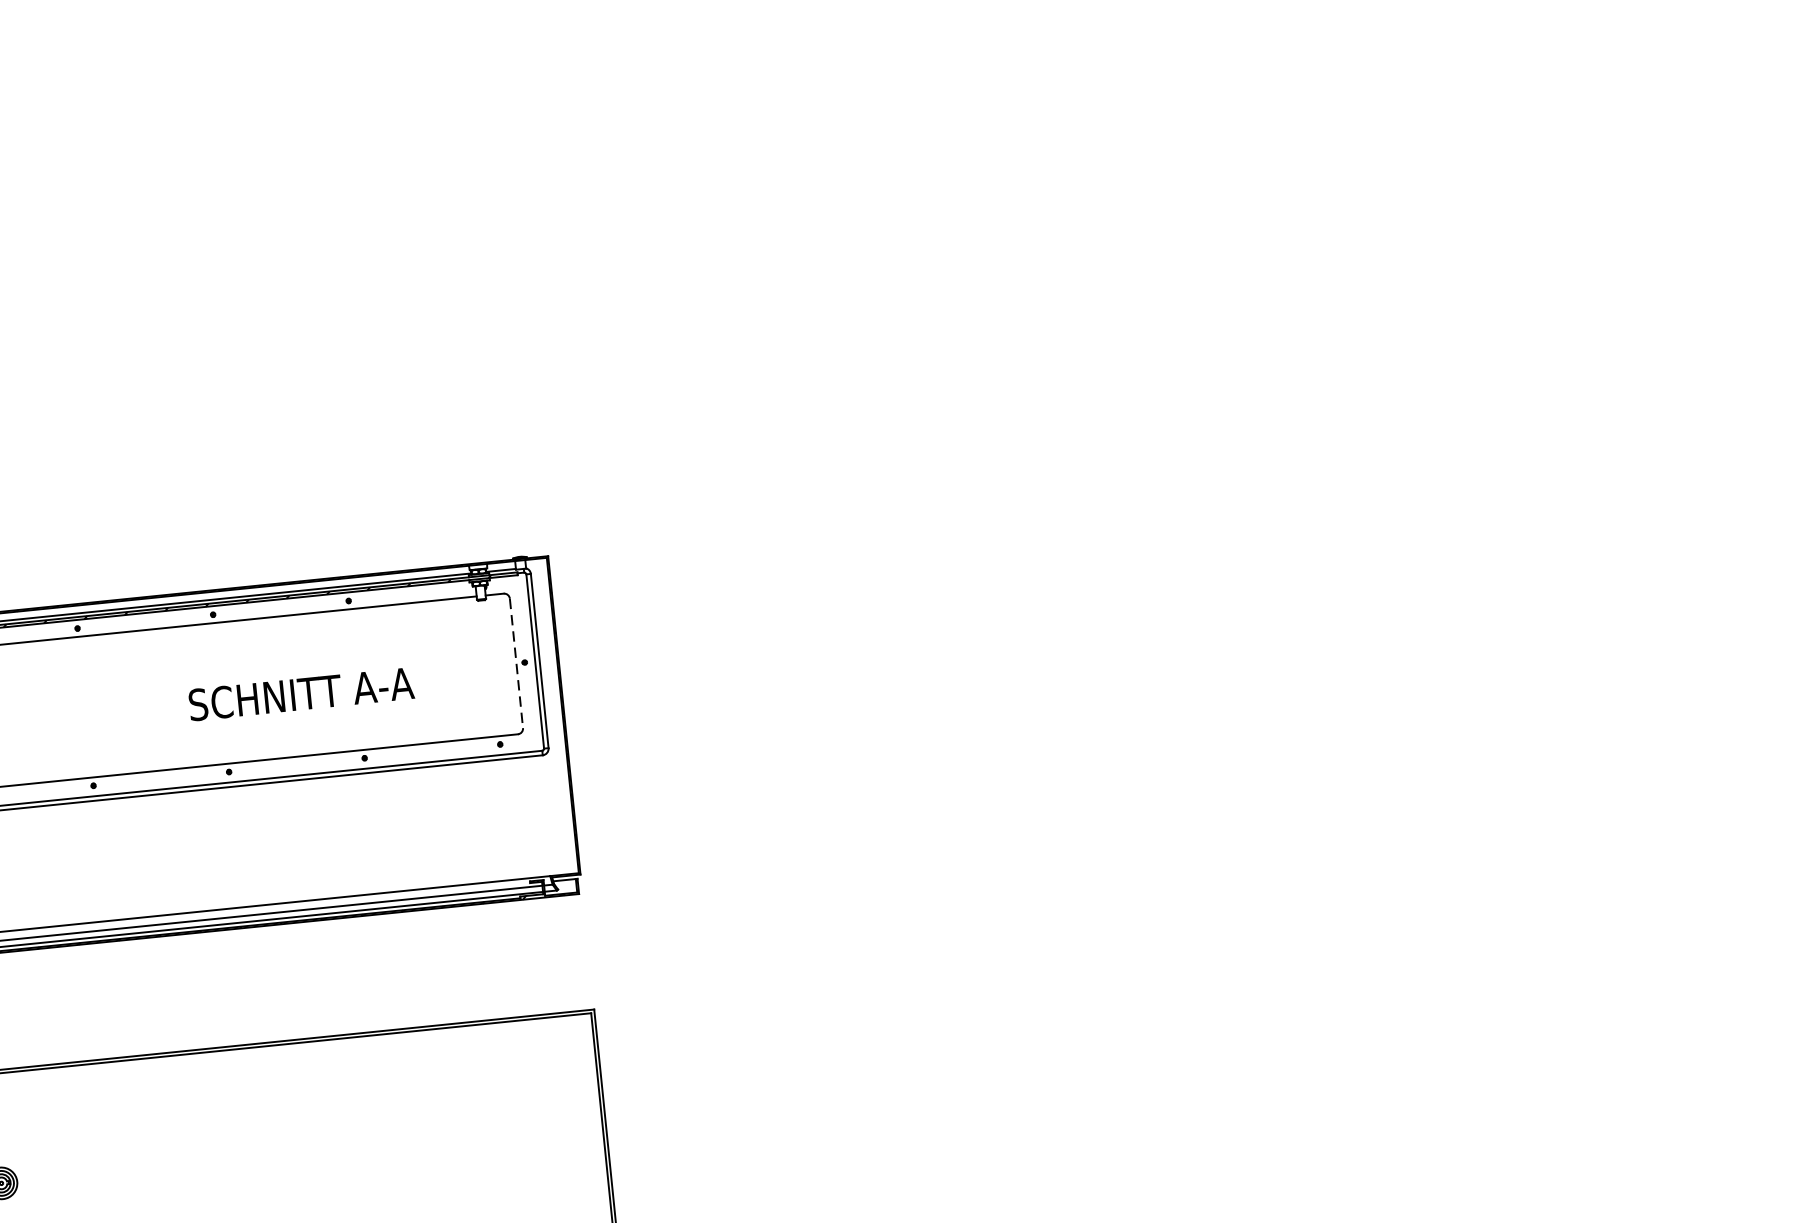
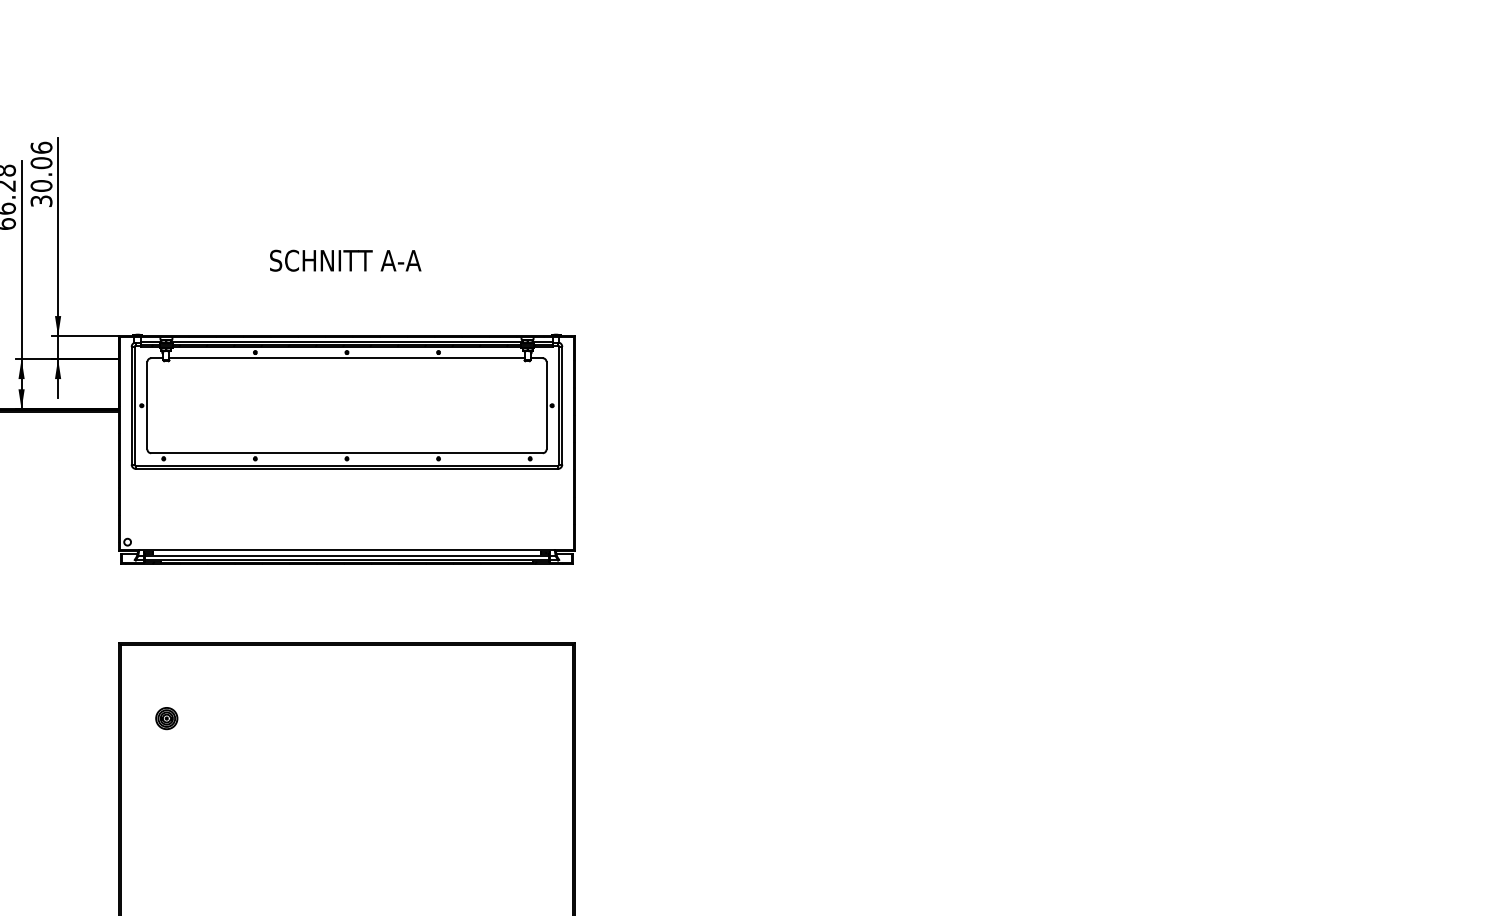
line: (516, 663) -> (546, 405), dashed -> solid
text: (301, 693) -> (345, 260), moved

